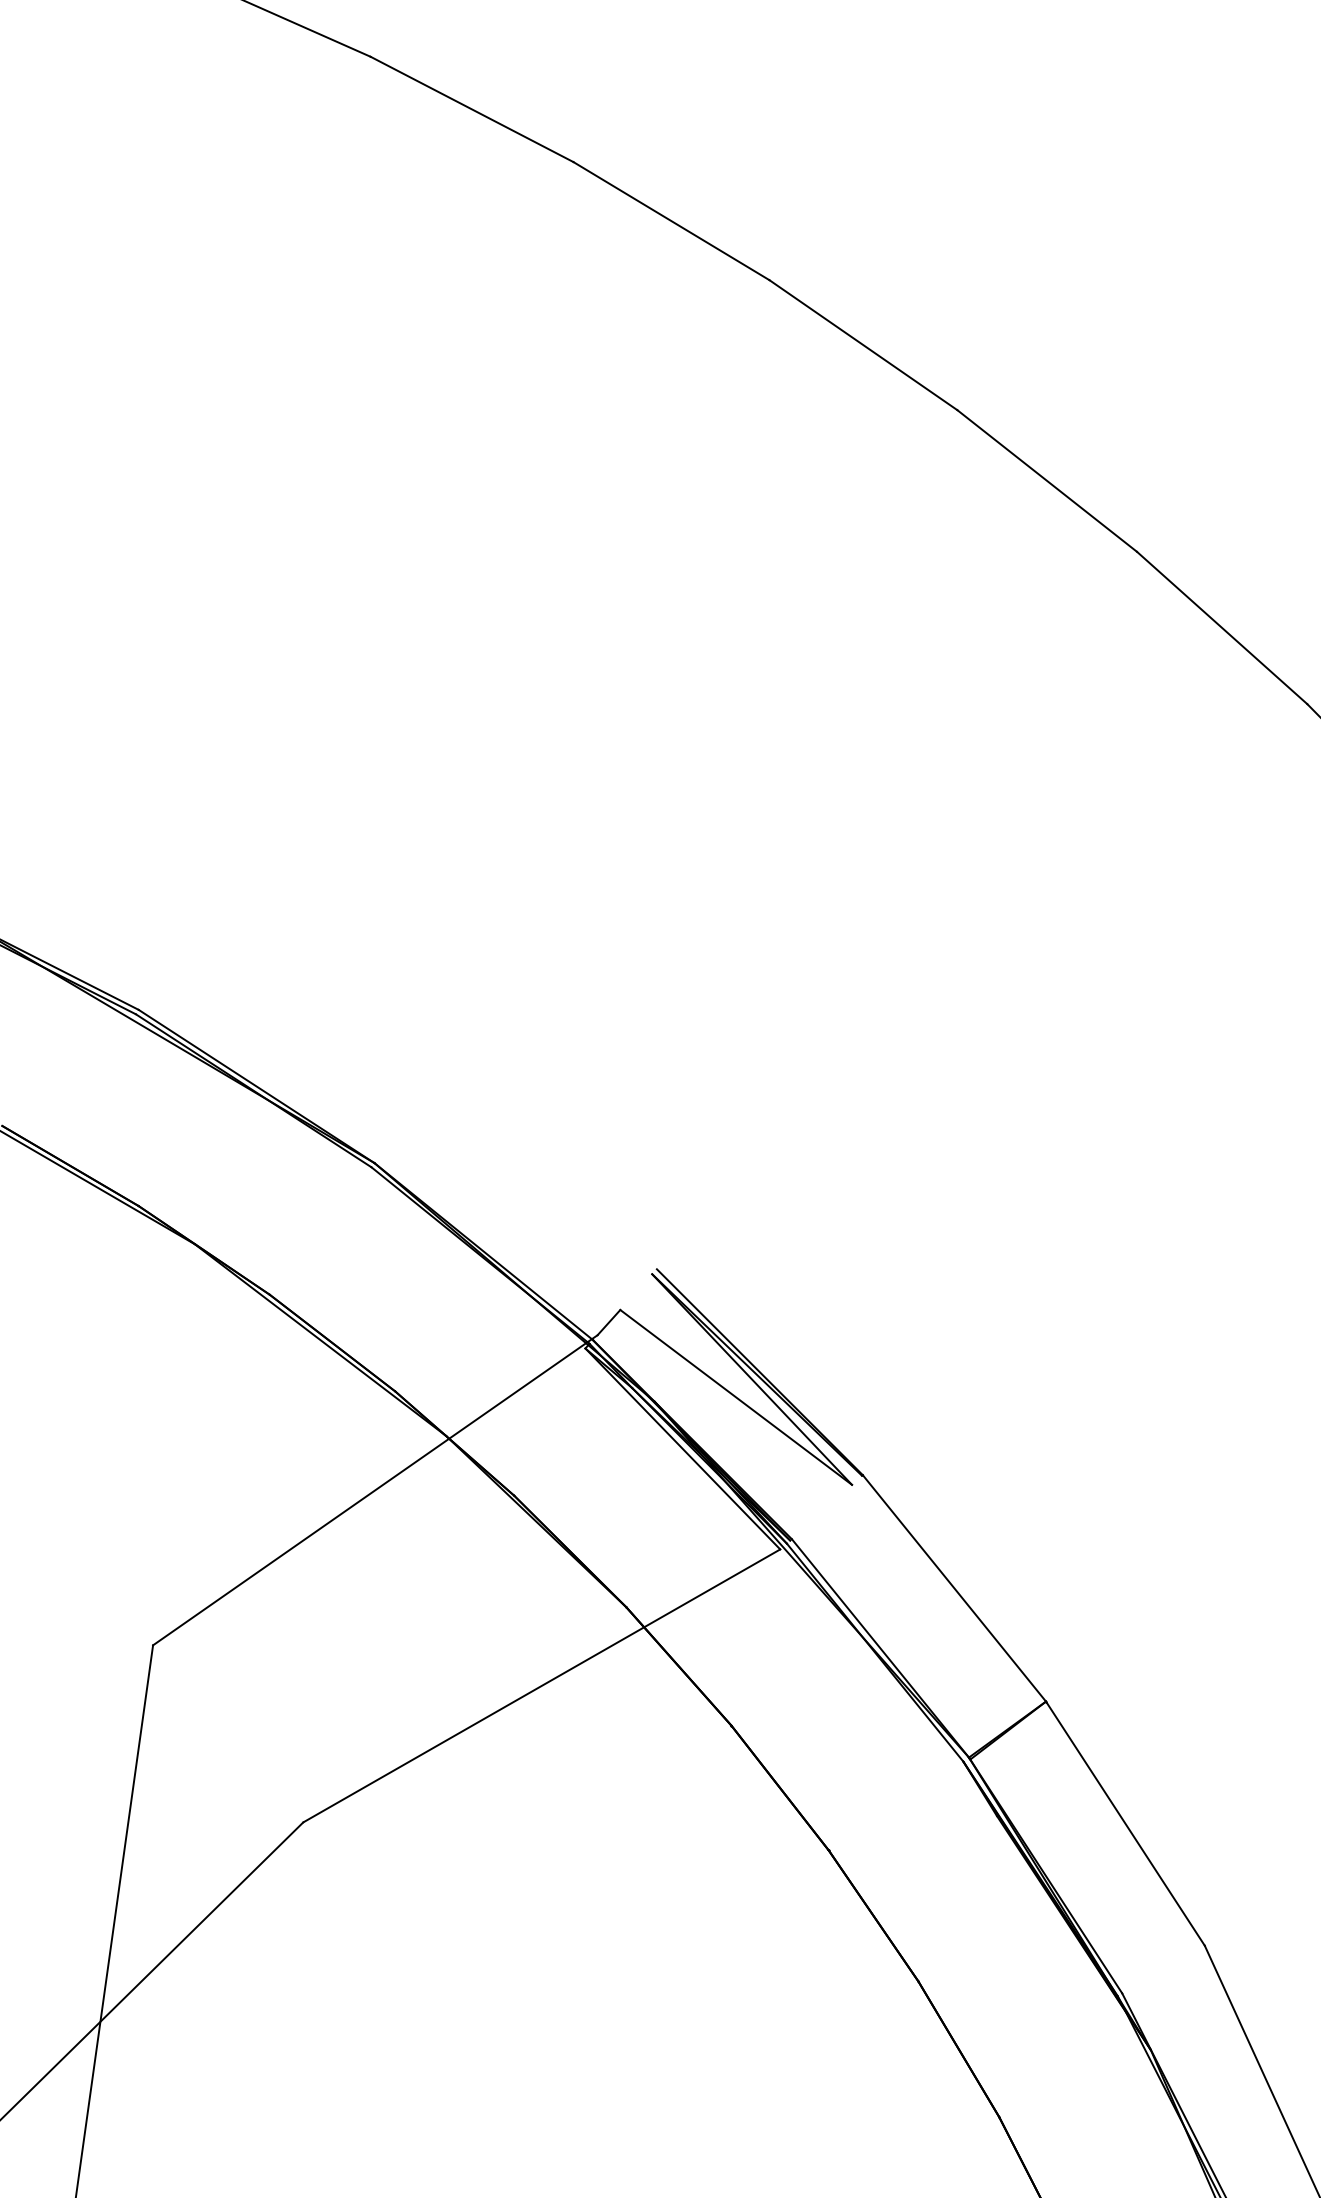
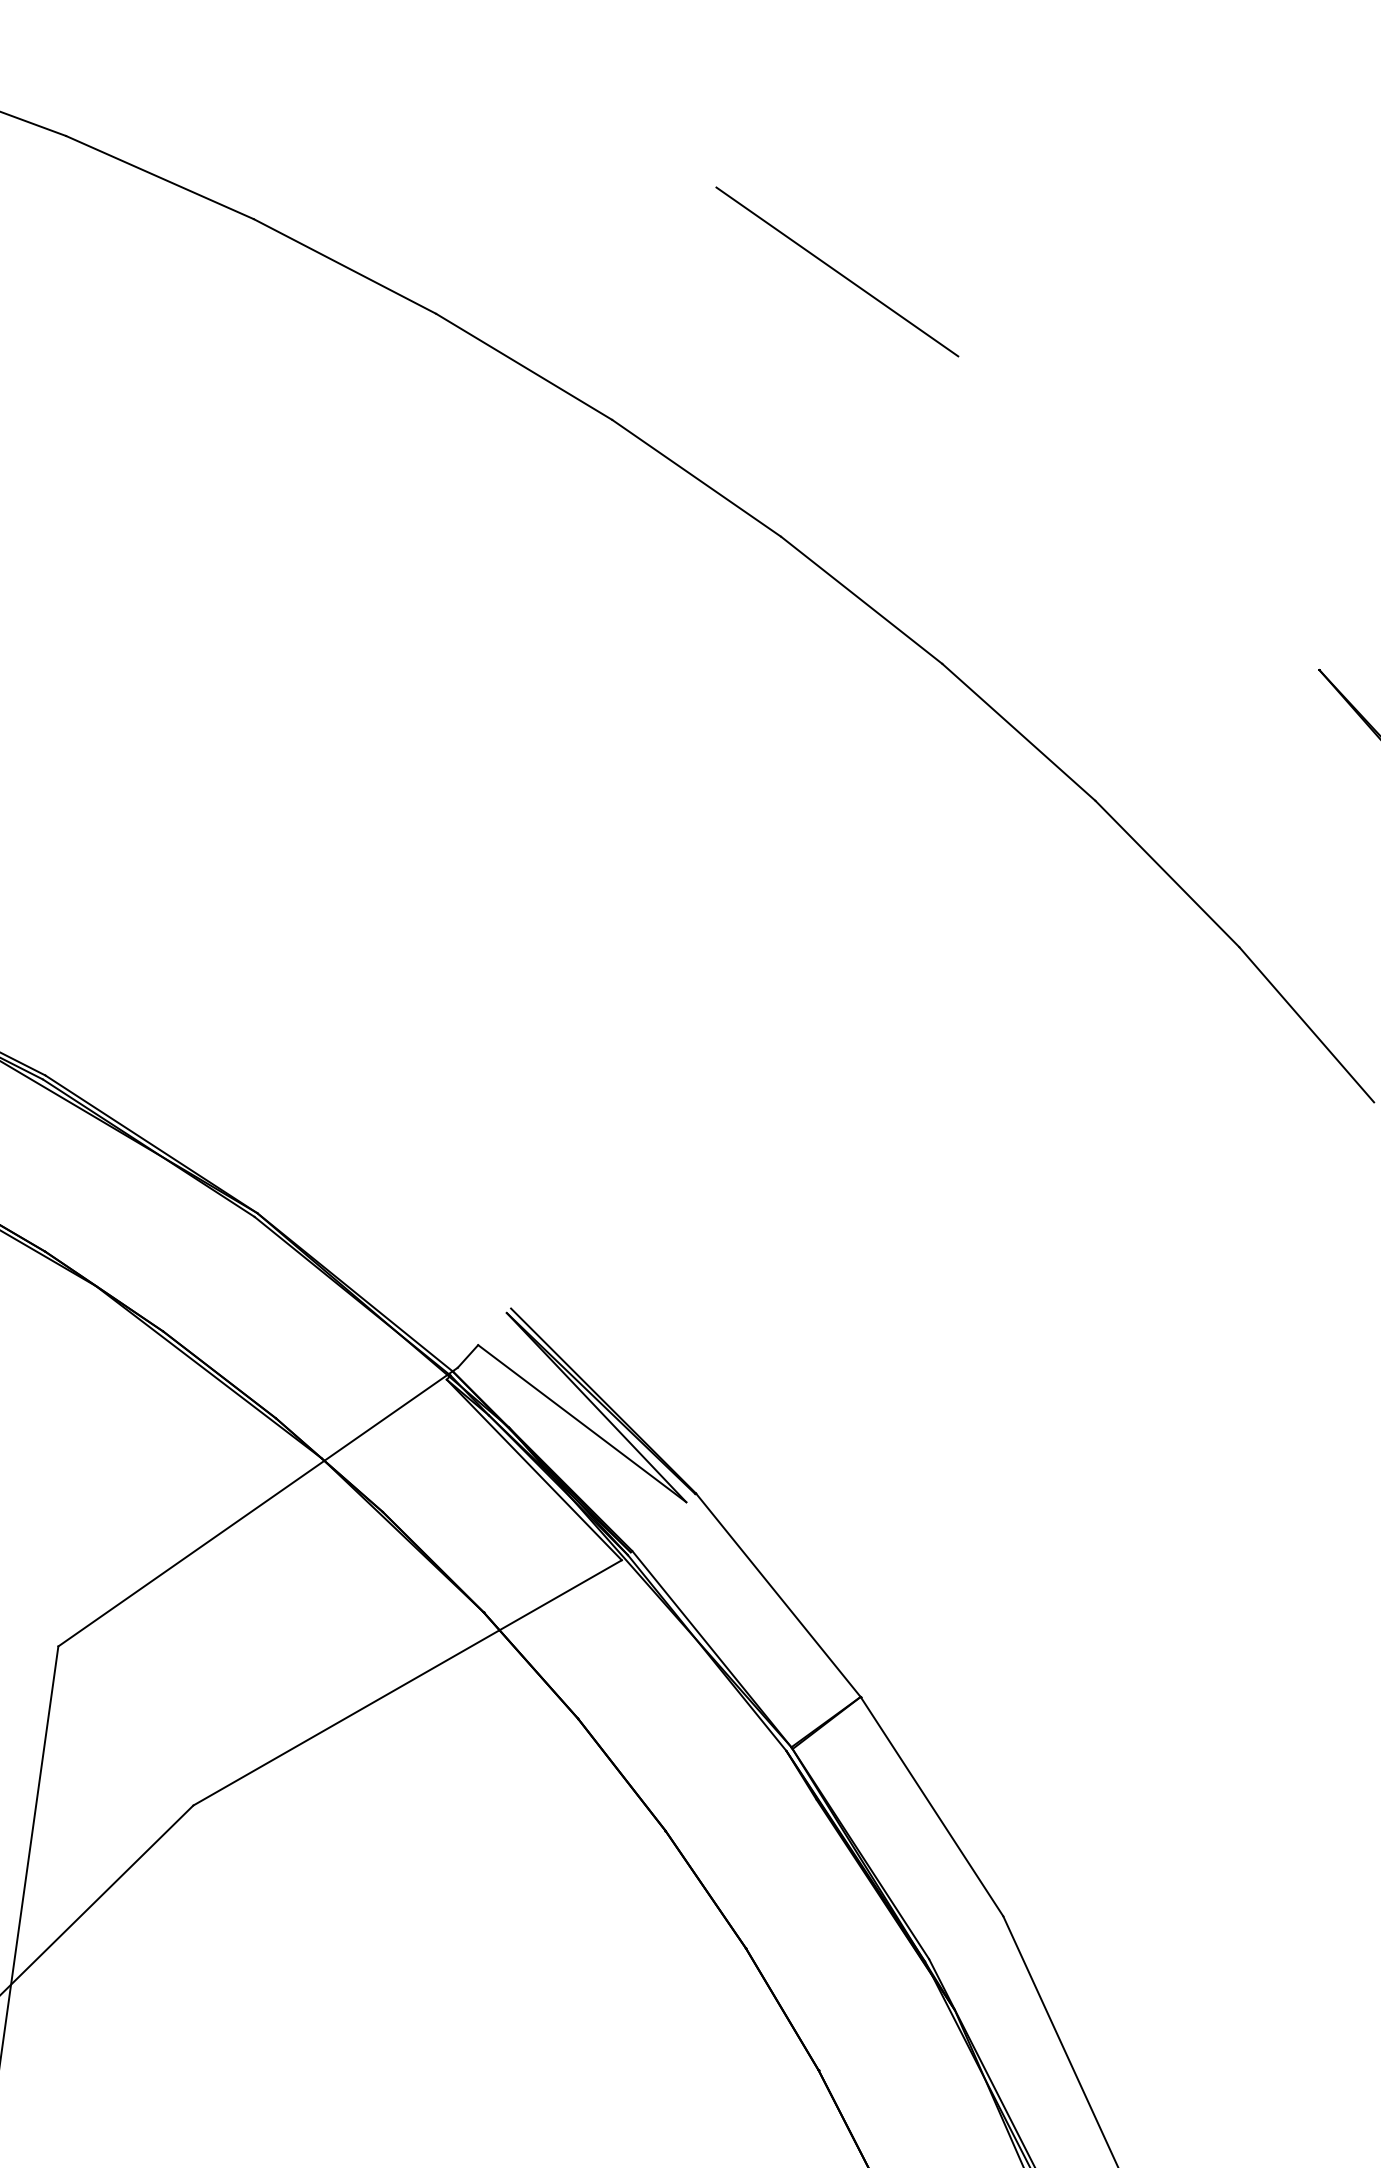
line: (1020, 115) -> (837, 271), added

